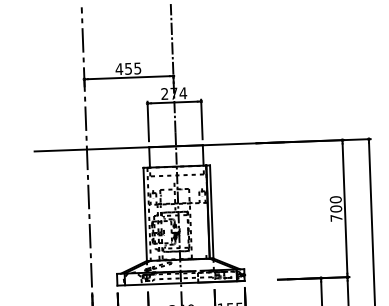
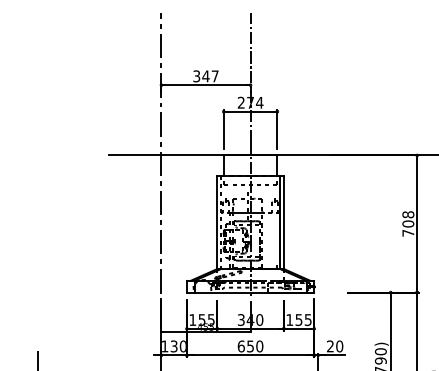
text: (128, 69) -> (205, 76), 455 -> 347
text: (335, 199) -> (408, 214), 700 -> 708

